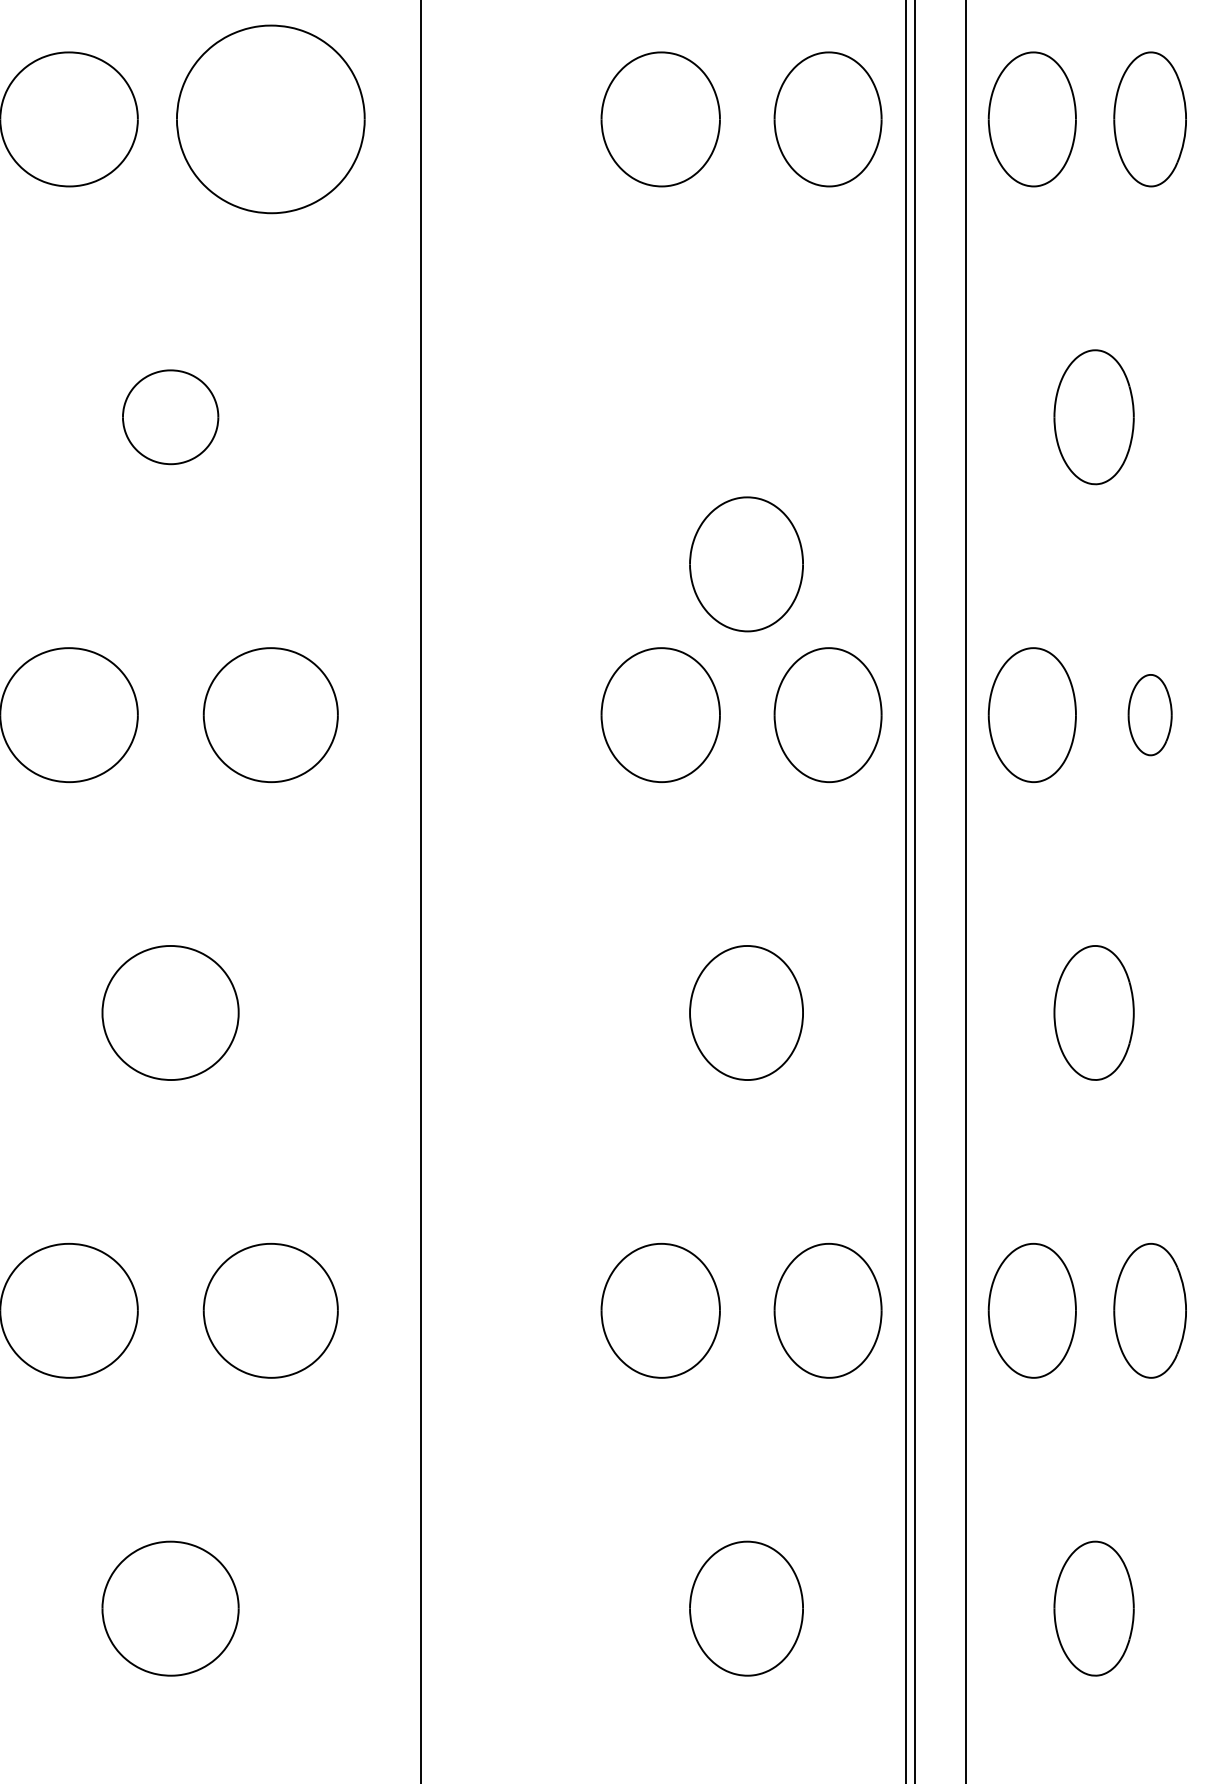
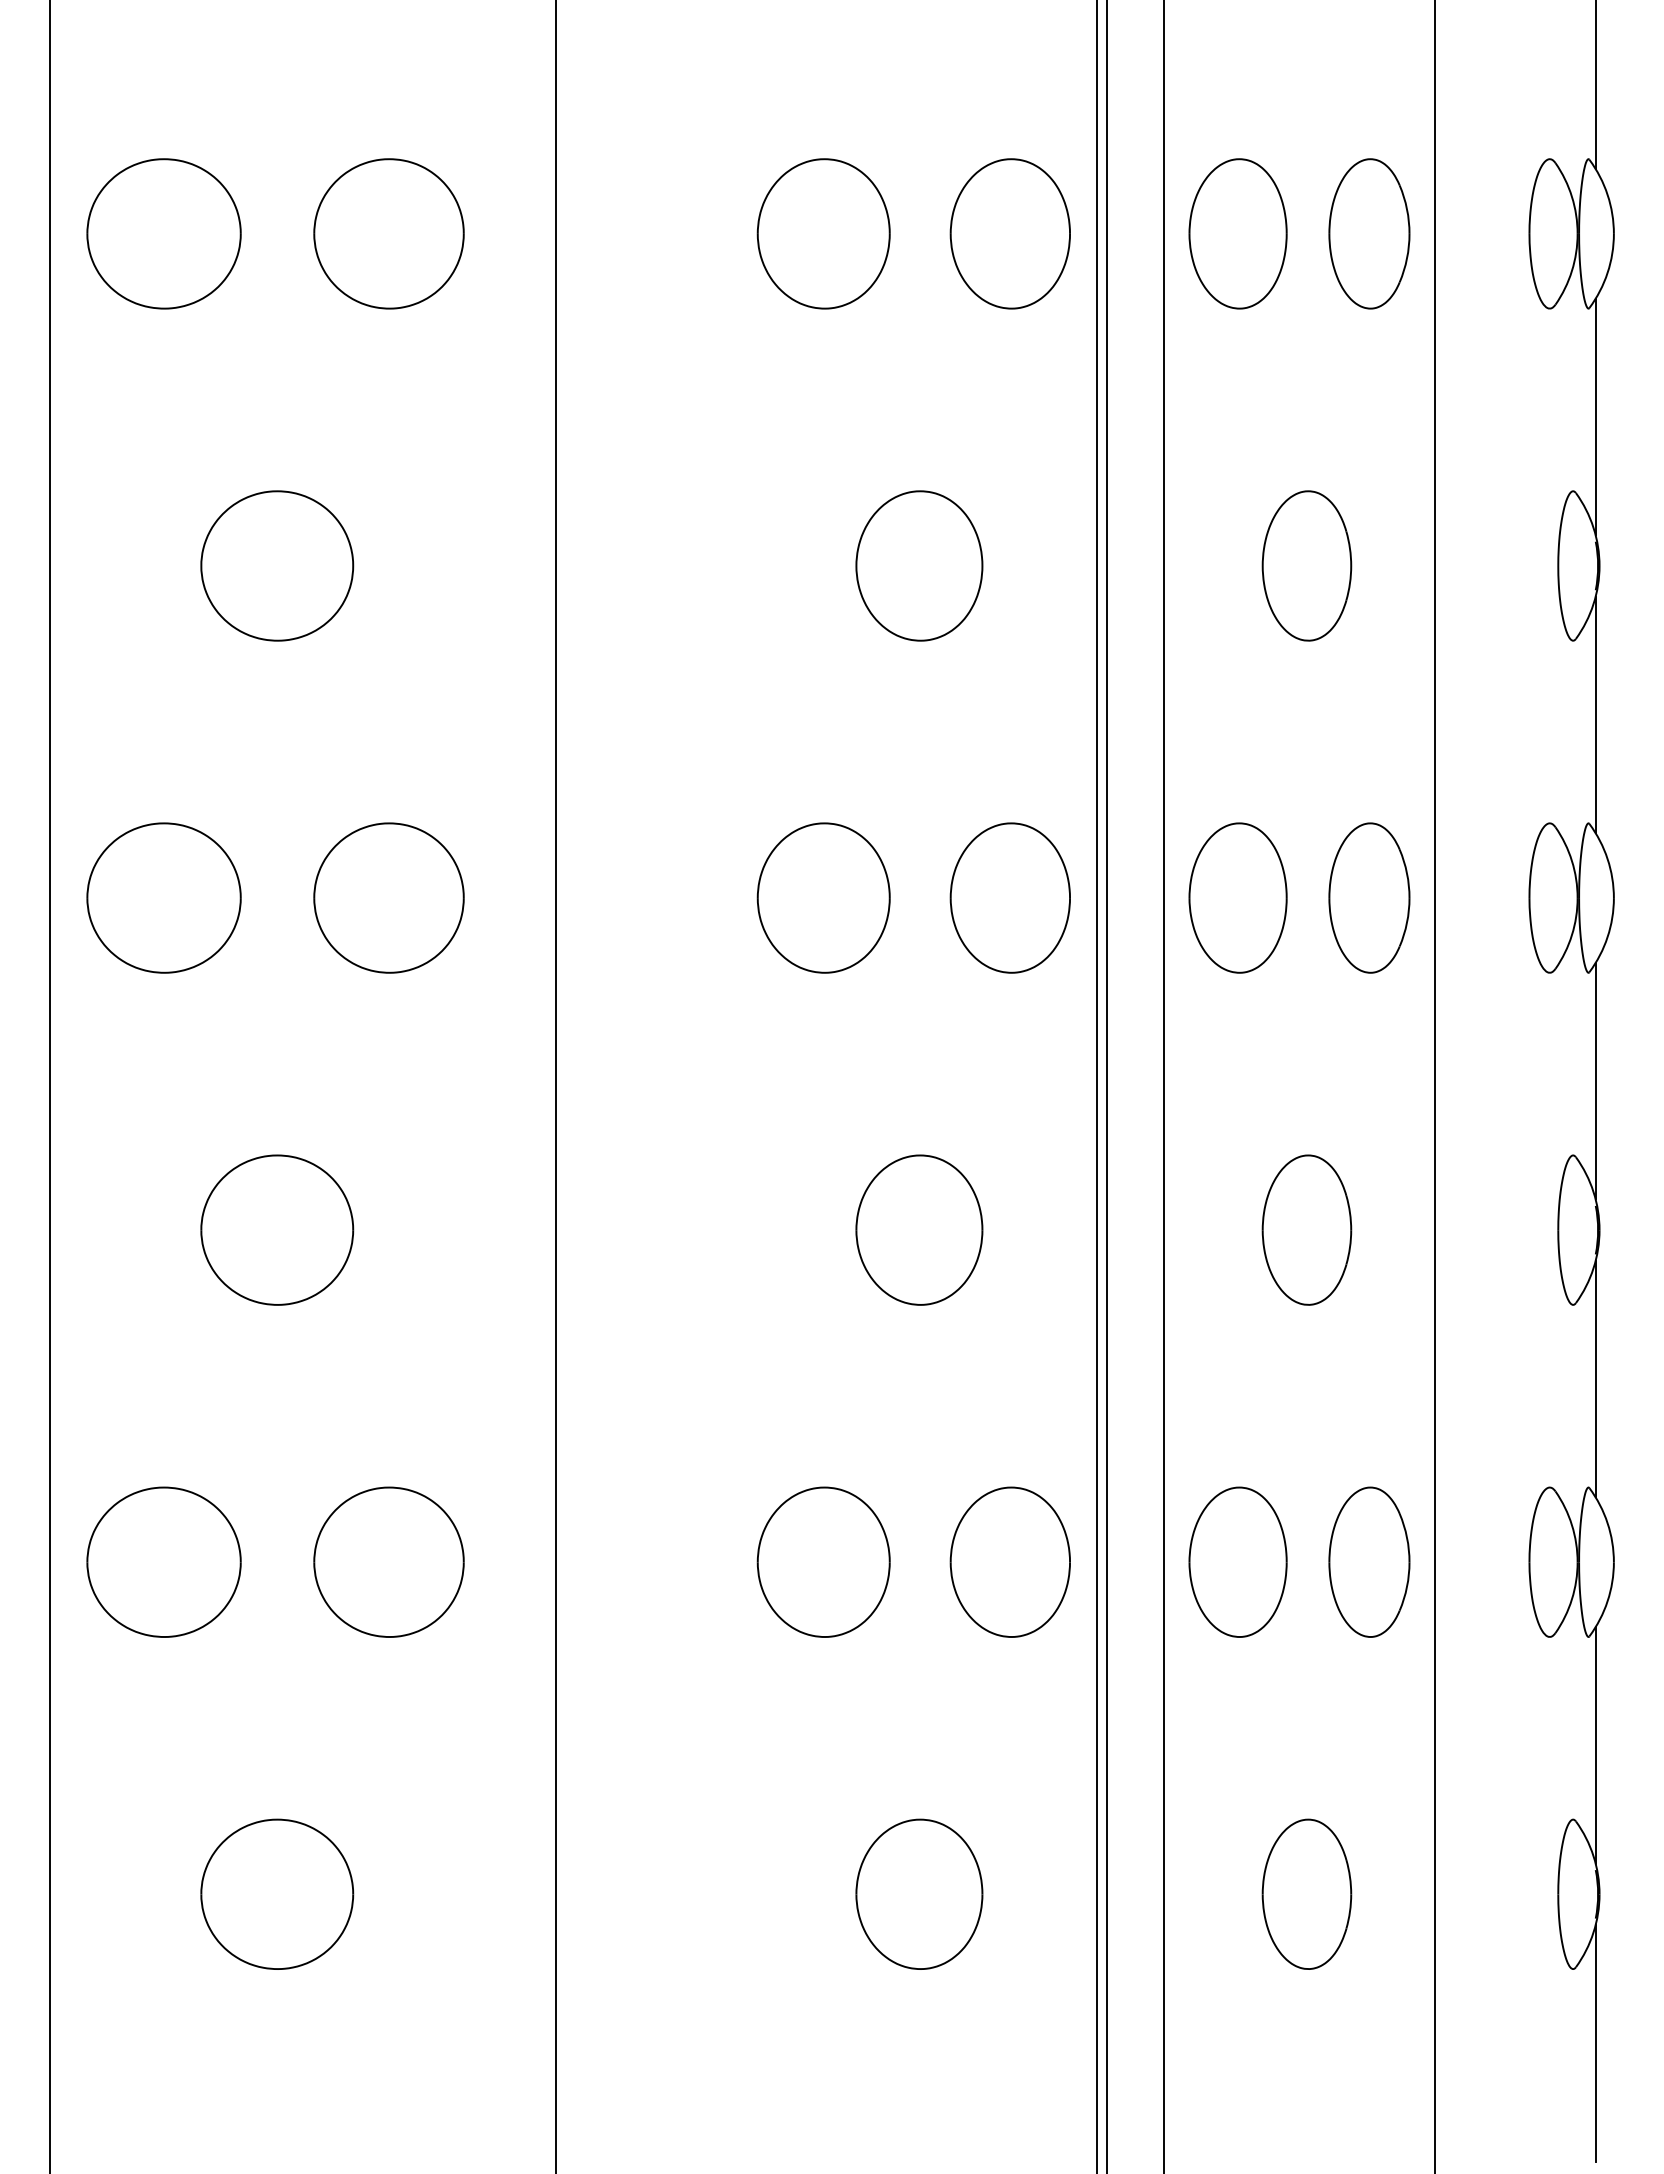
part: (270, 119) -> (388, 233), size x0.71
part: (170, 416) -> (277, 565), size x1.43
part: (746, 563) -> (919, 565), moved
part: (1150, 714) -> (1369, 897), size x1.67

